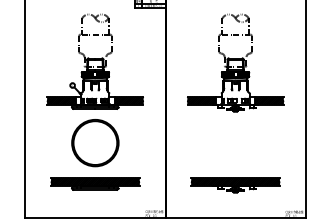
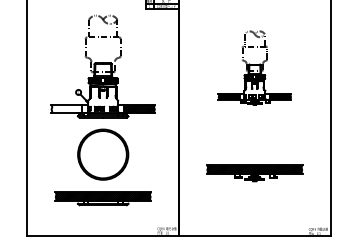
part: (235, 62) -> (254, 67), size x0.7
hatch: (61, 100) -> (66, 108), removed
part: (235, 185) -> (254, 173), moved

